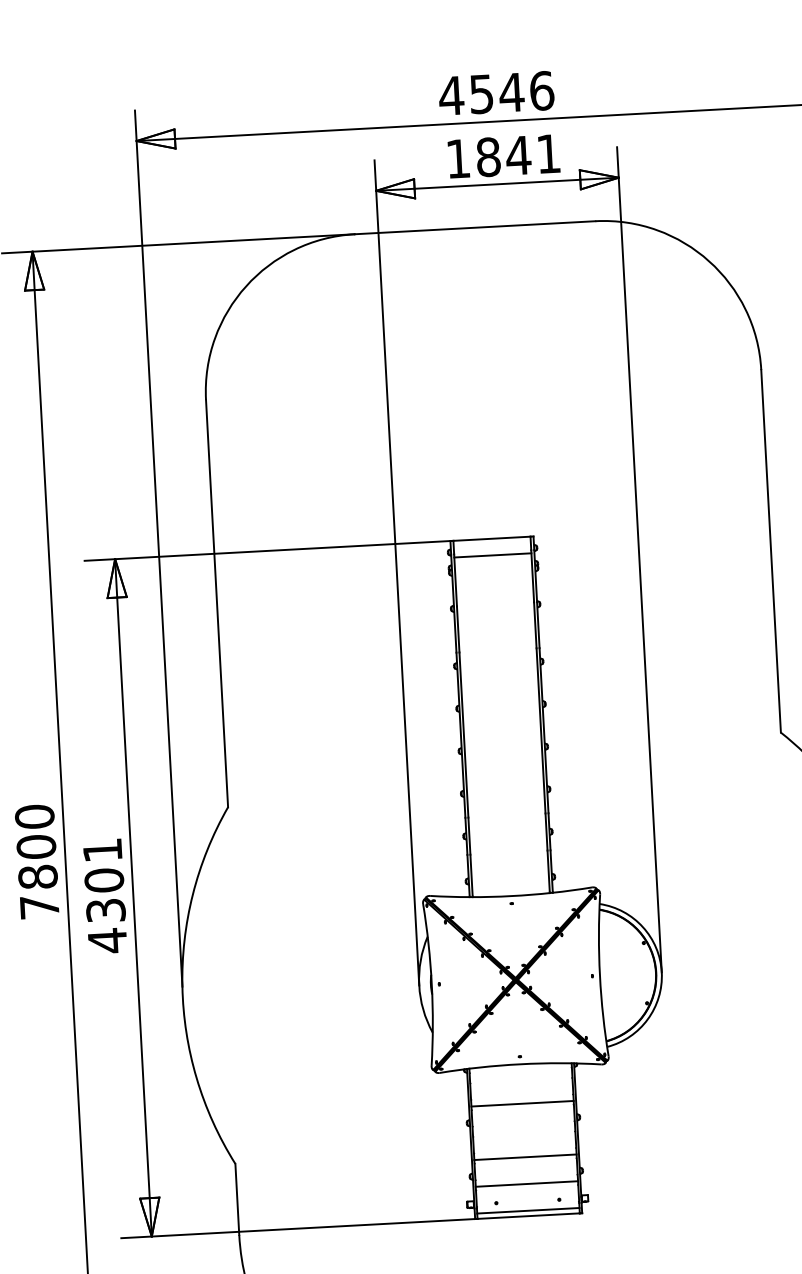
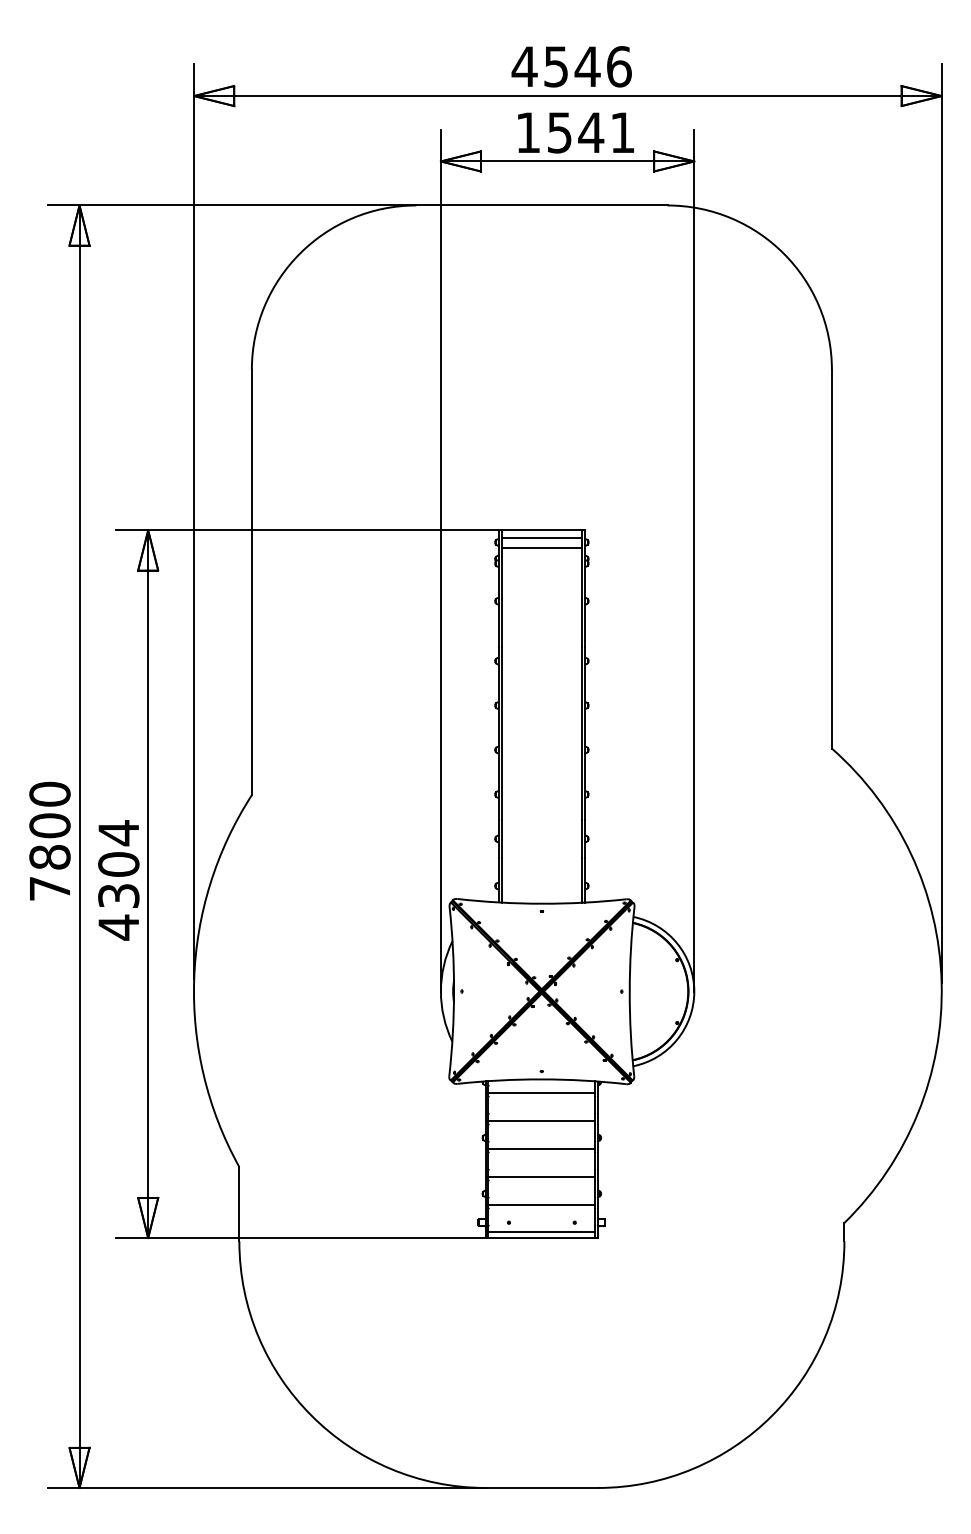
text: (488, 156) -> (559, 132), 1841 -> 1541
line: (492, 546) -> (541, 538), added
text: (102, 850) -> (118, 833), 4301 -> 4304
line: (520, 1076) -> (541, 1092), added
line: (523, 1130) -> (541, 1148), added

